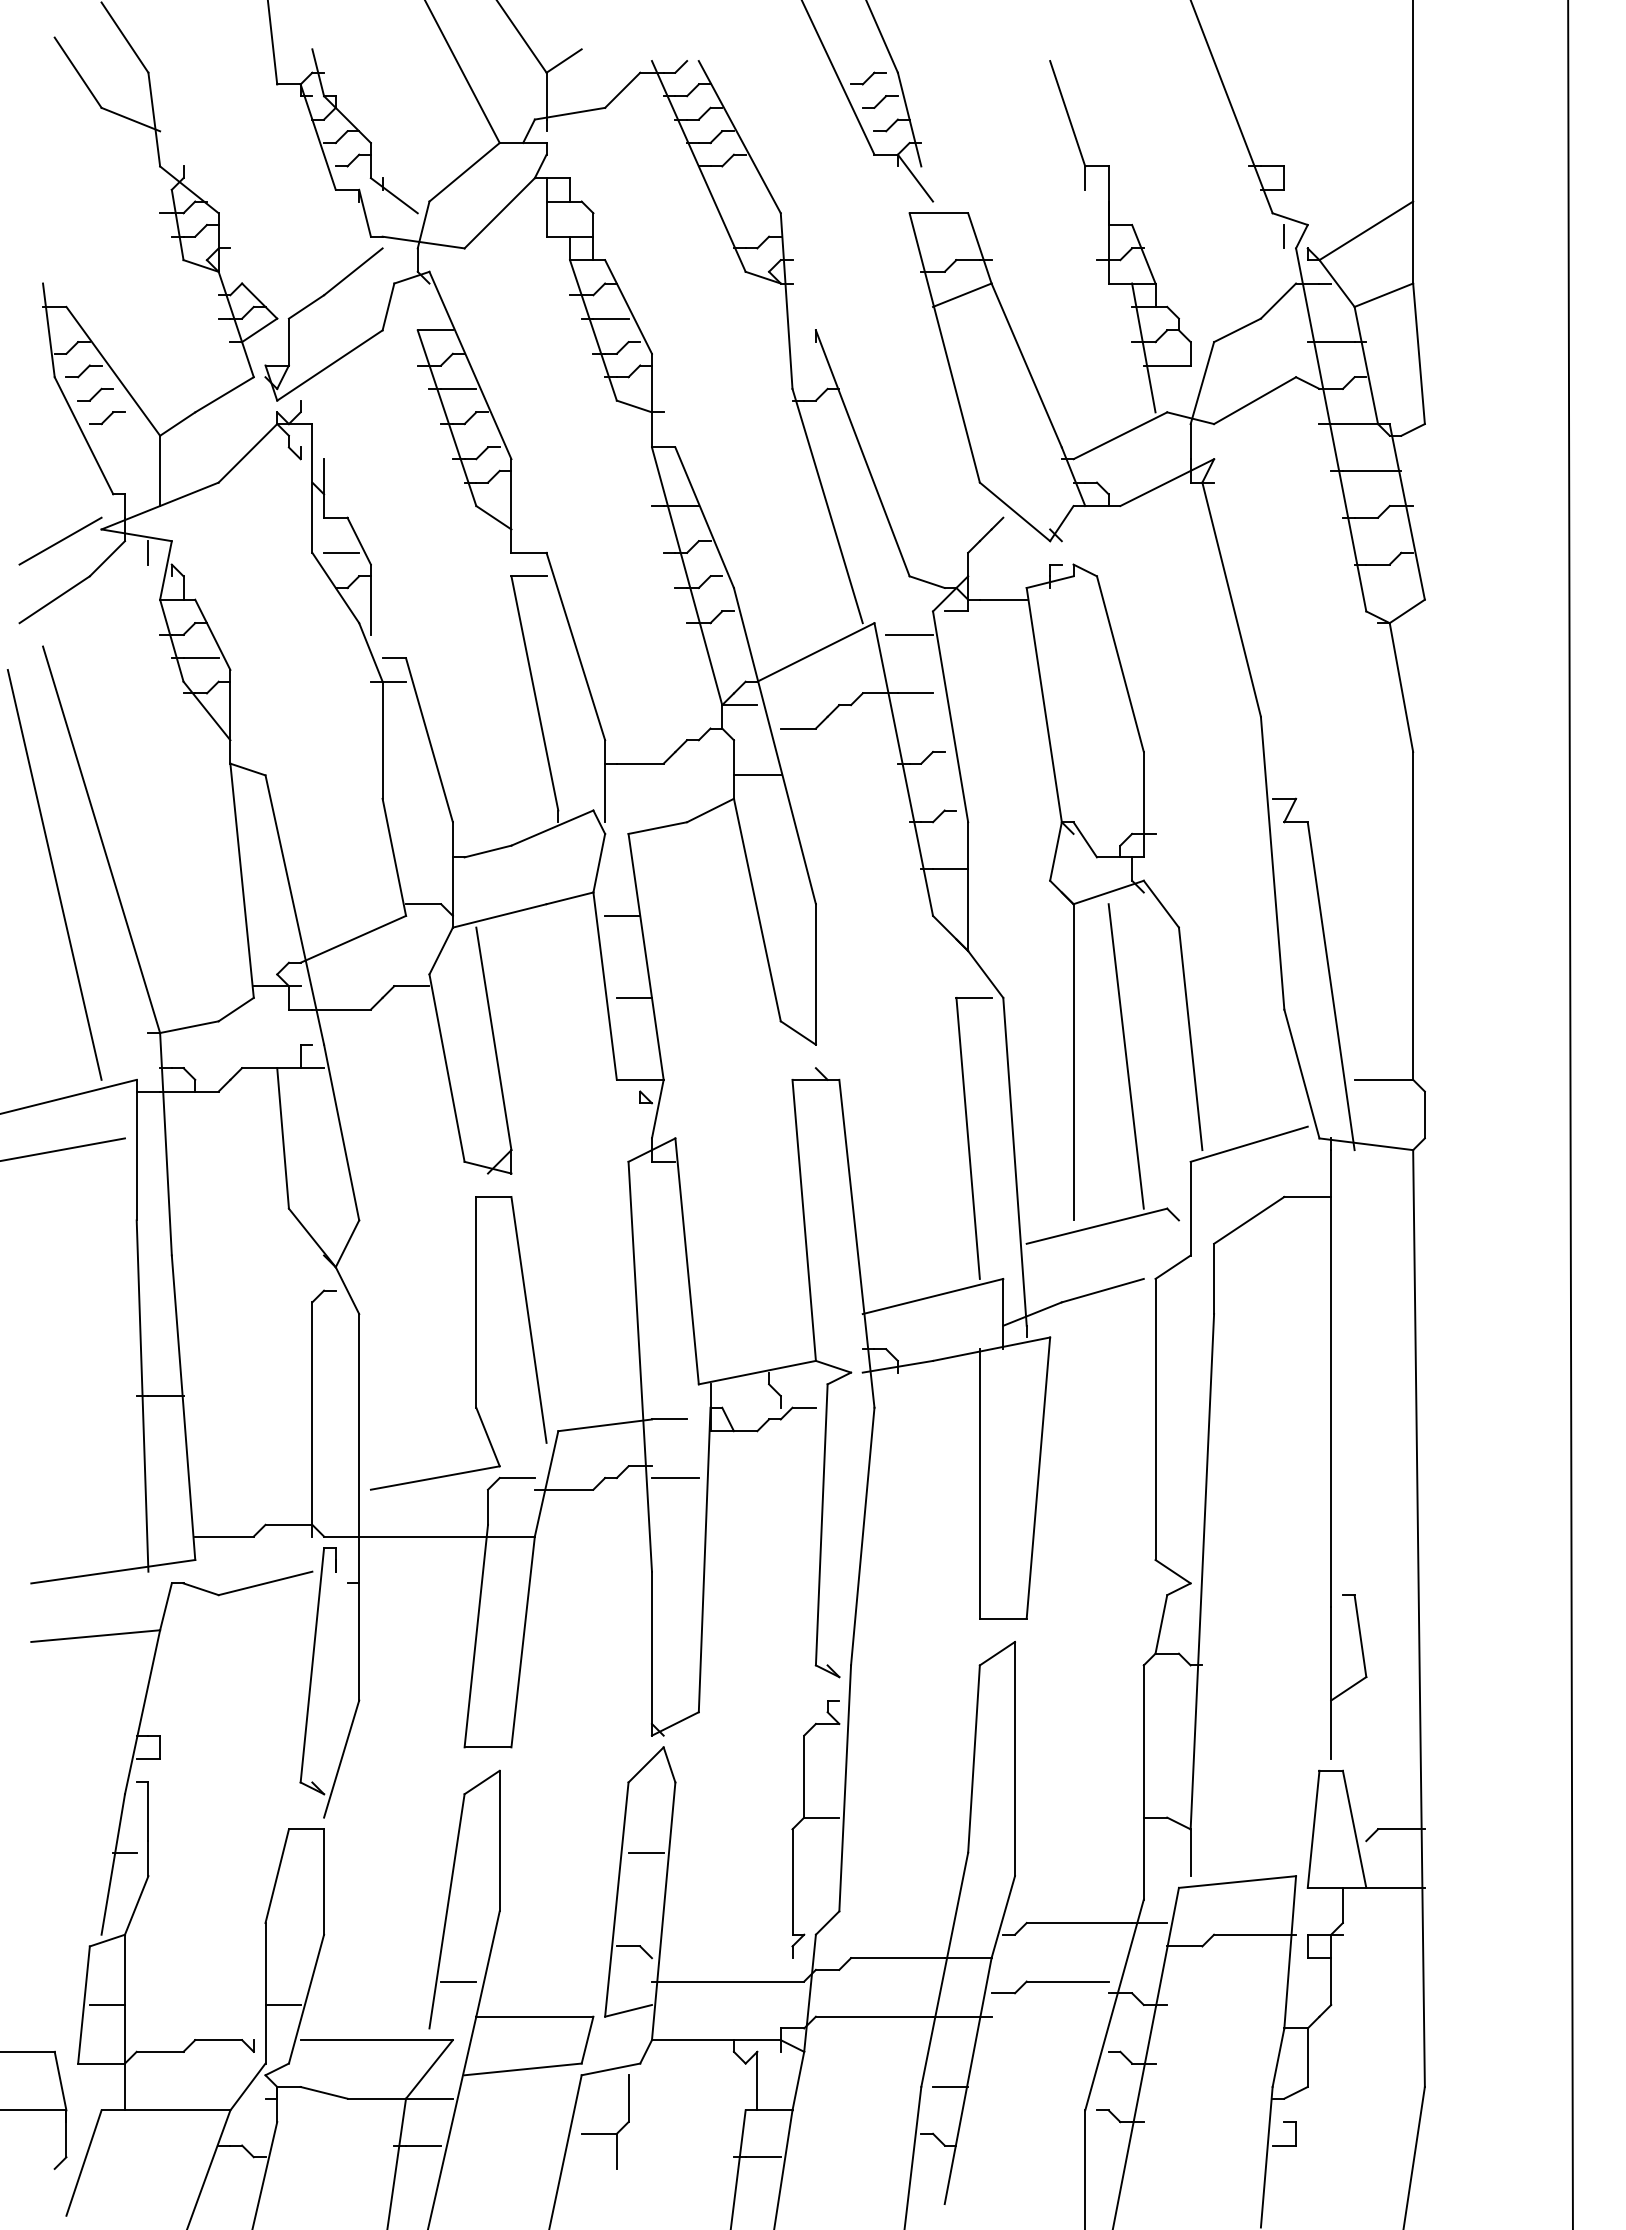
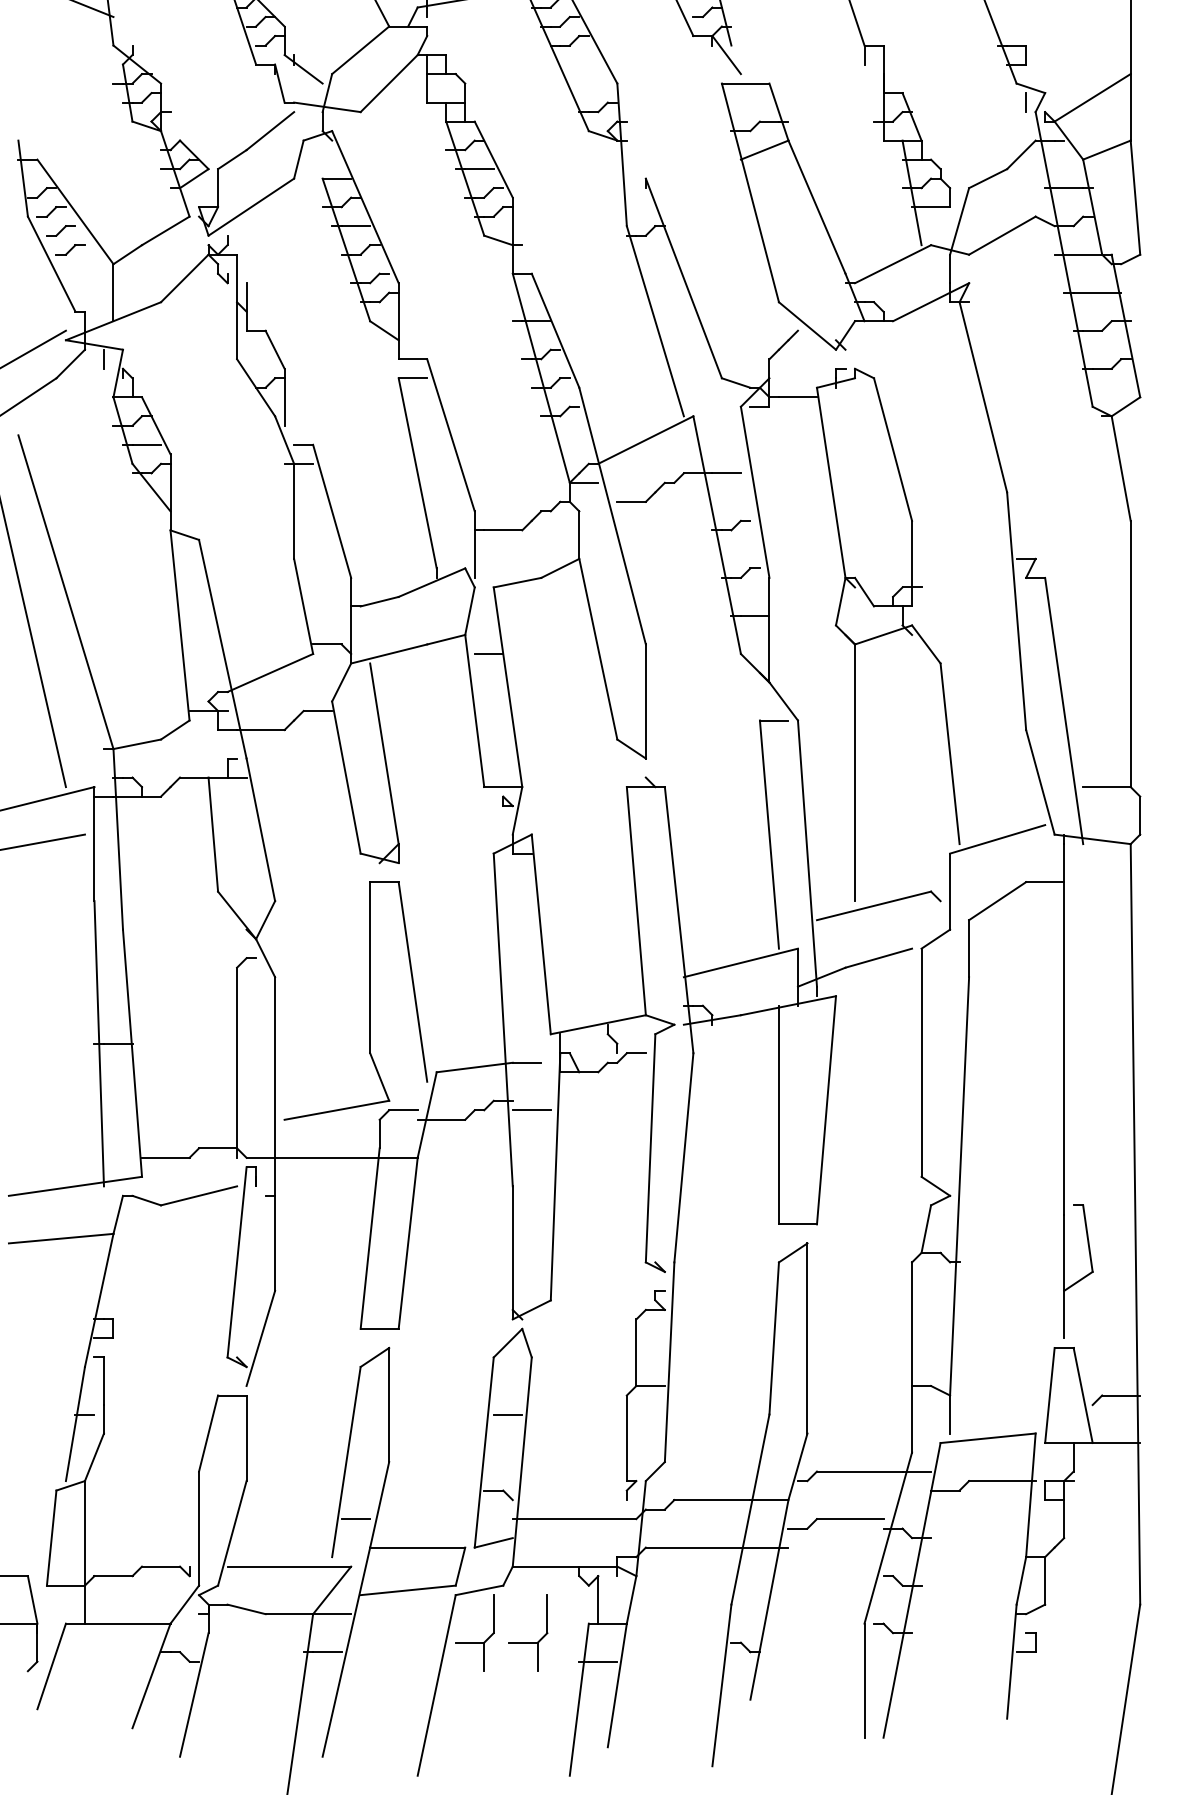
line: (341, 552) -> (260, 358), removed
line: (909, 634) -> (721, 425), removed
line: (756, 775) -> (597, 539), removed
line: (633, 997) -> (497, 720), removed
line: (1125, 1056) -> (897, 768), removed
line: (107, 2005) -> (70, 1538), removed
line: (282, 2005) -> (212, 1538), removed
line: (950, 2086) -> (755, 1604), removed
part: (671, 2133) -> (528, 1642), added

